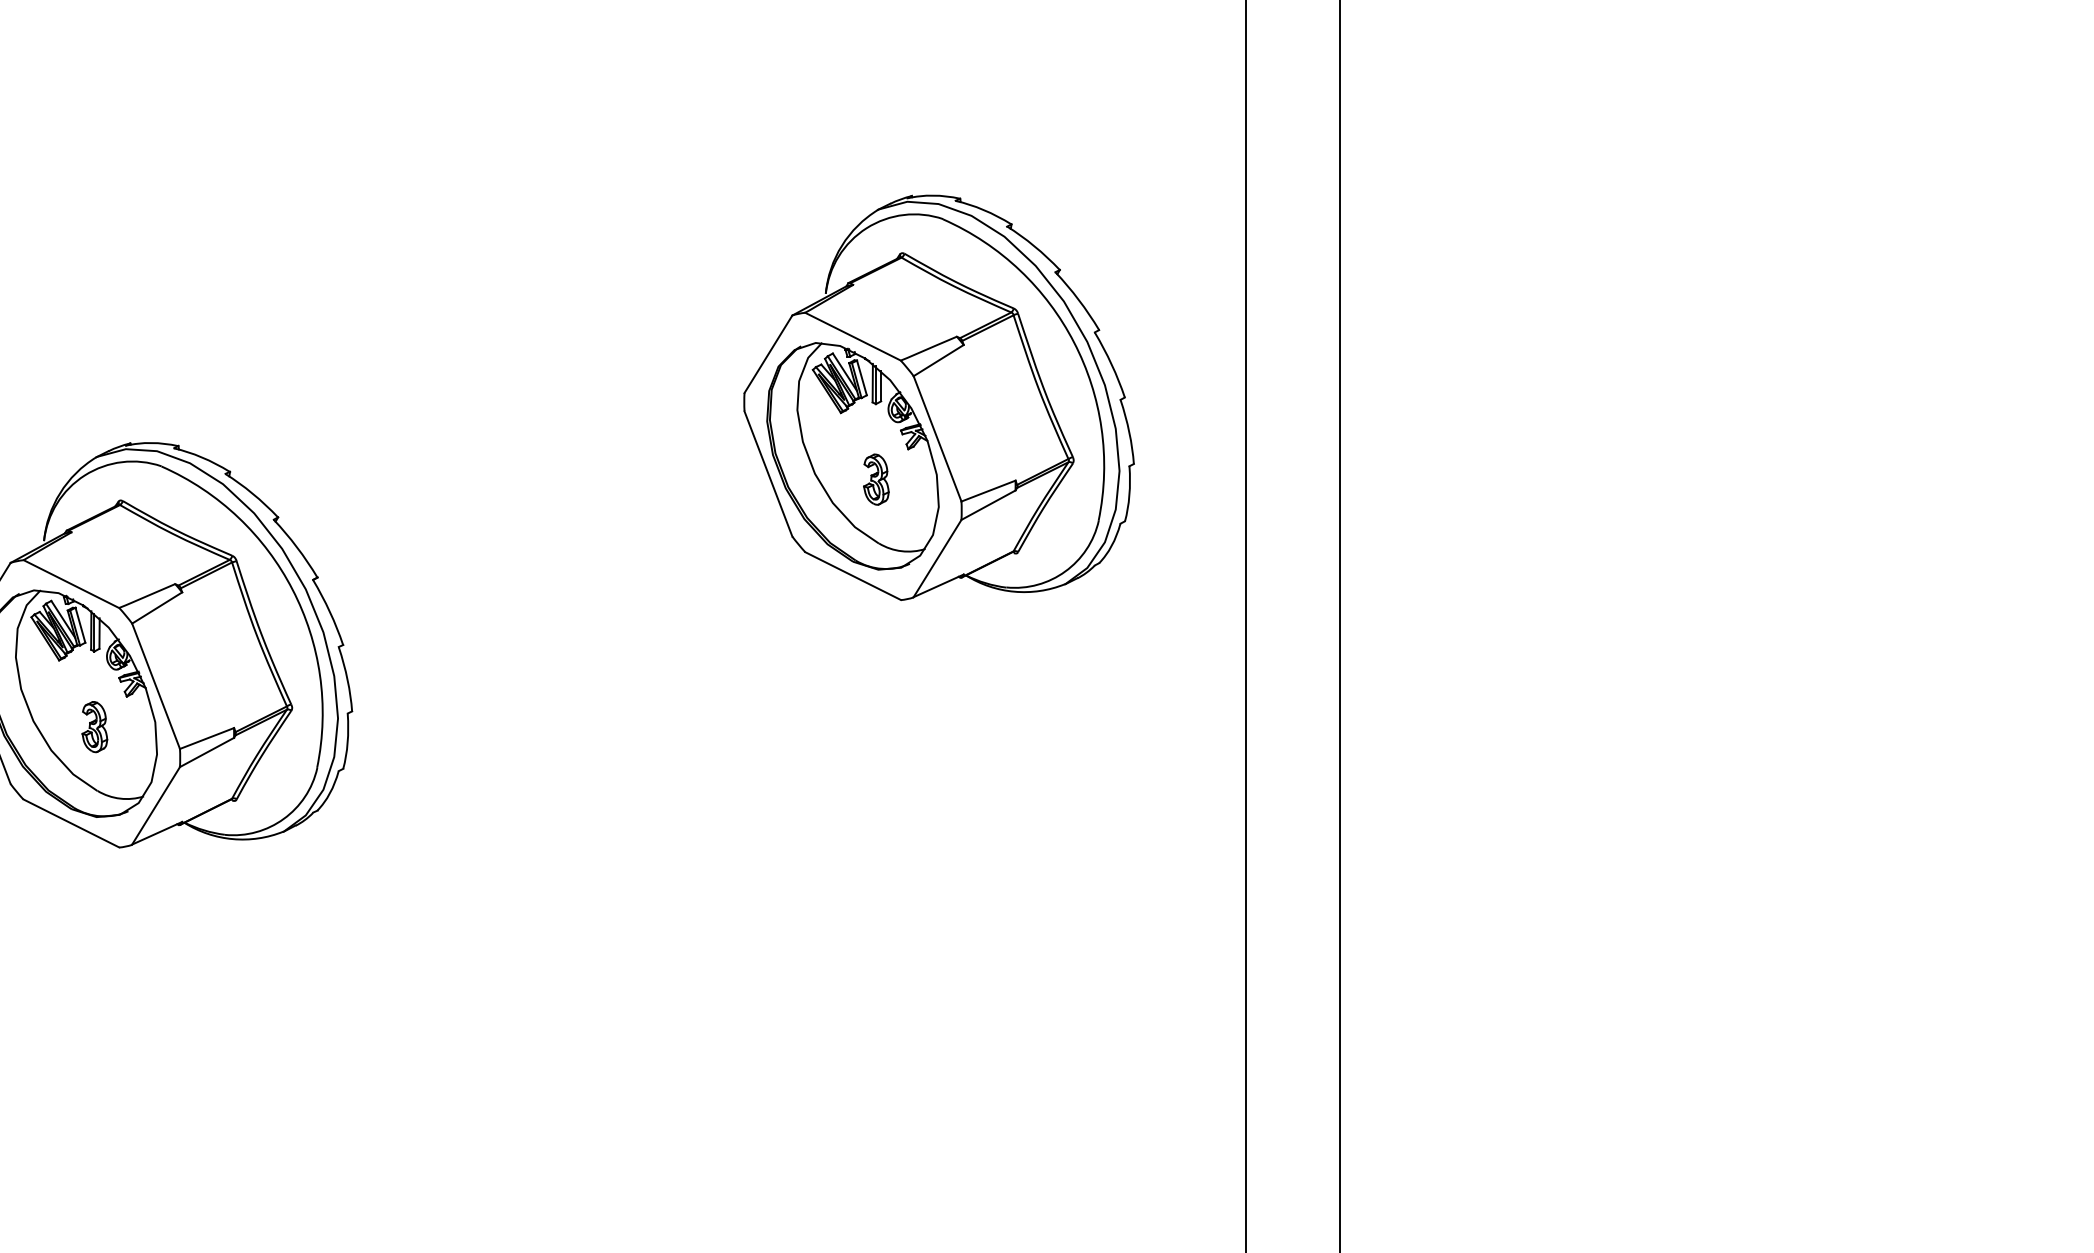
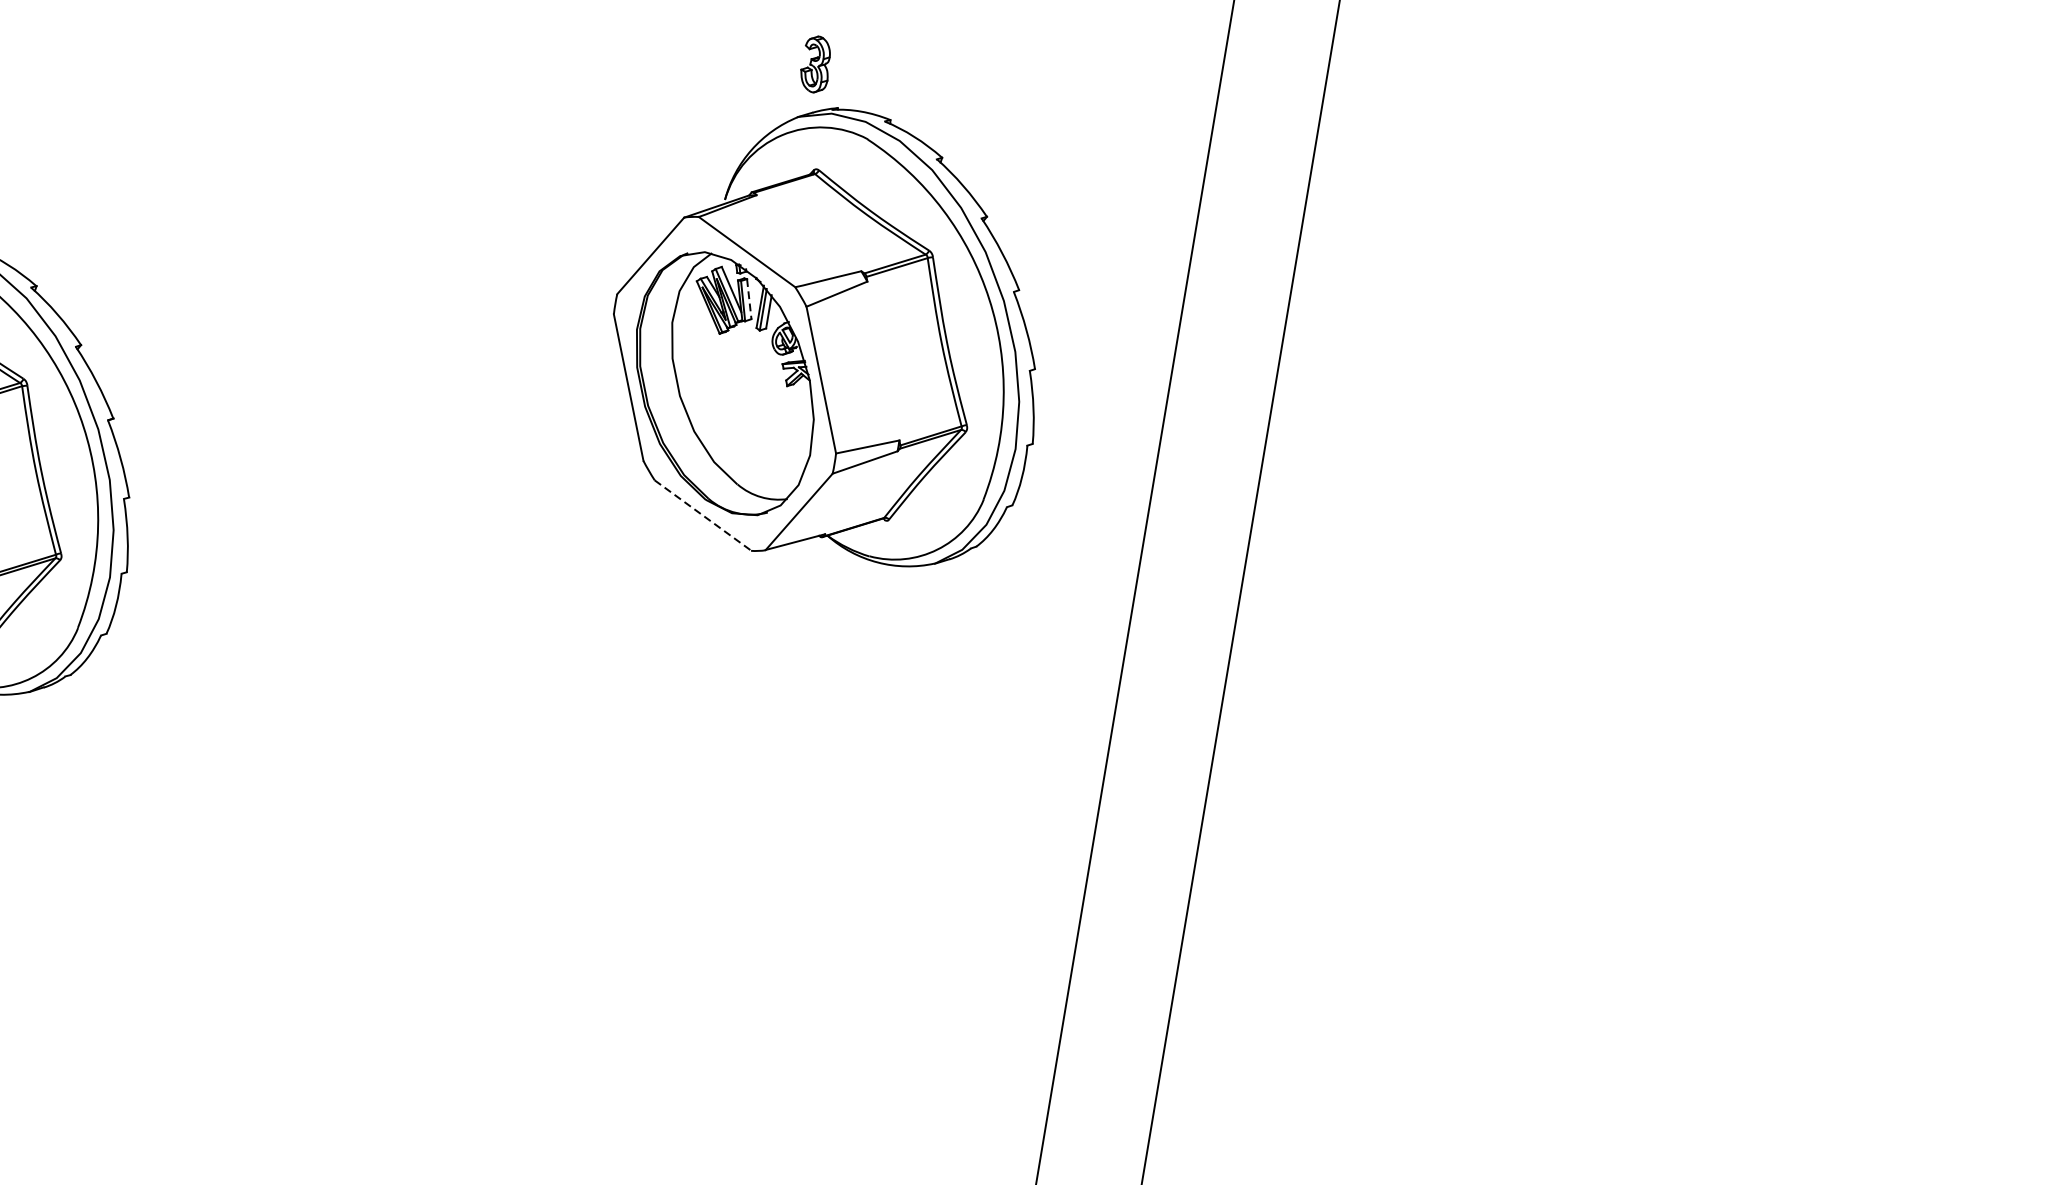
line: (862, 378) -> (749, 299), solid -> dashed
part: (876, 479) -> (816, 64), moved
line: (853, 576) -> (703, 516), solid -> dashed

